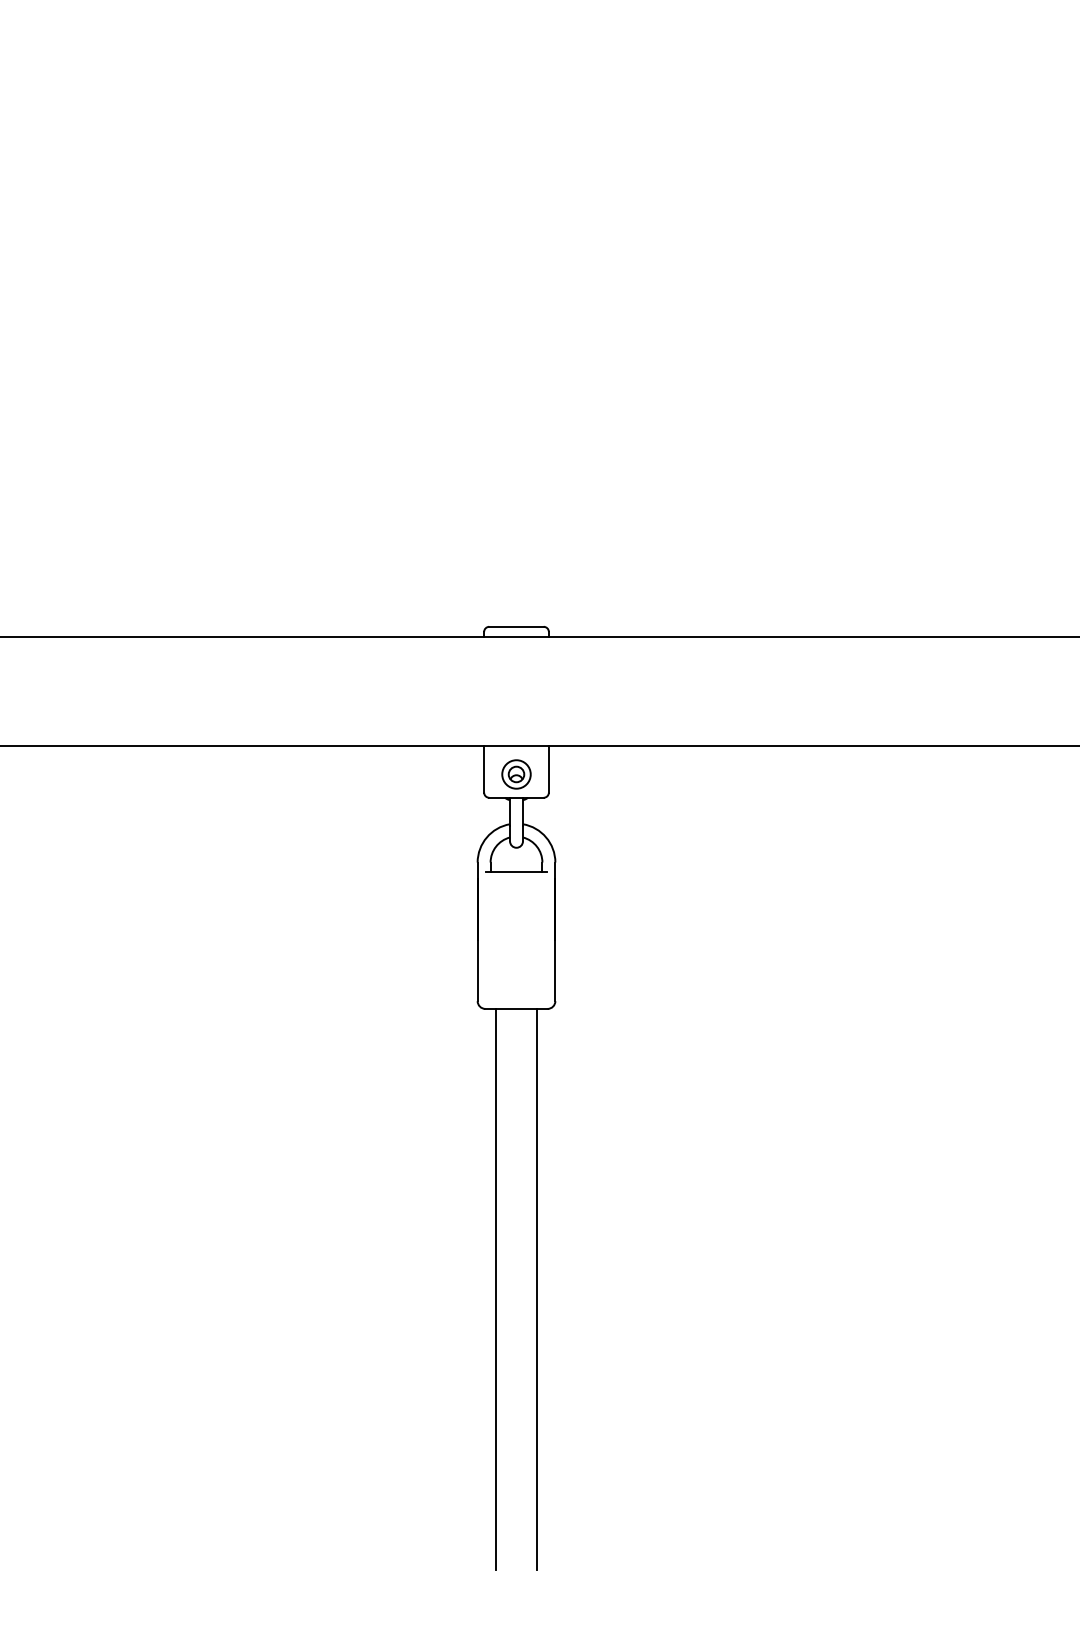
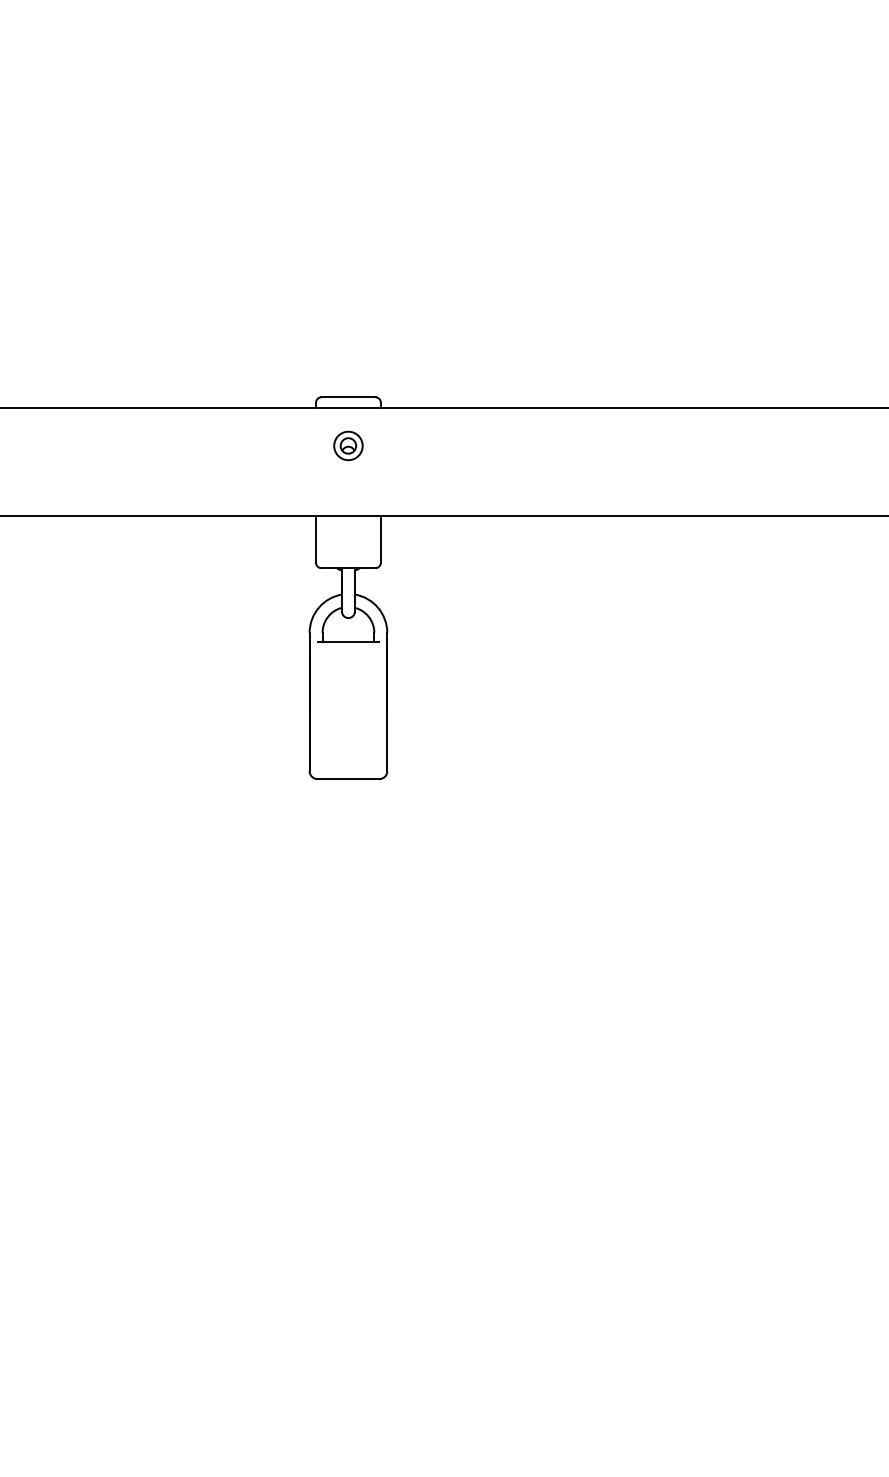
part: (516, 774) -> (348, 445), moved
line: (495, 1288) -> (327, 1058), removed
line: (537, 1288) -> (369, 1058), removed

